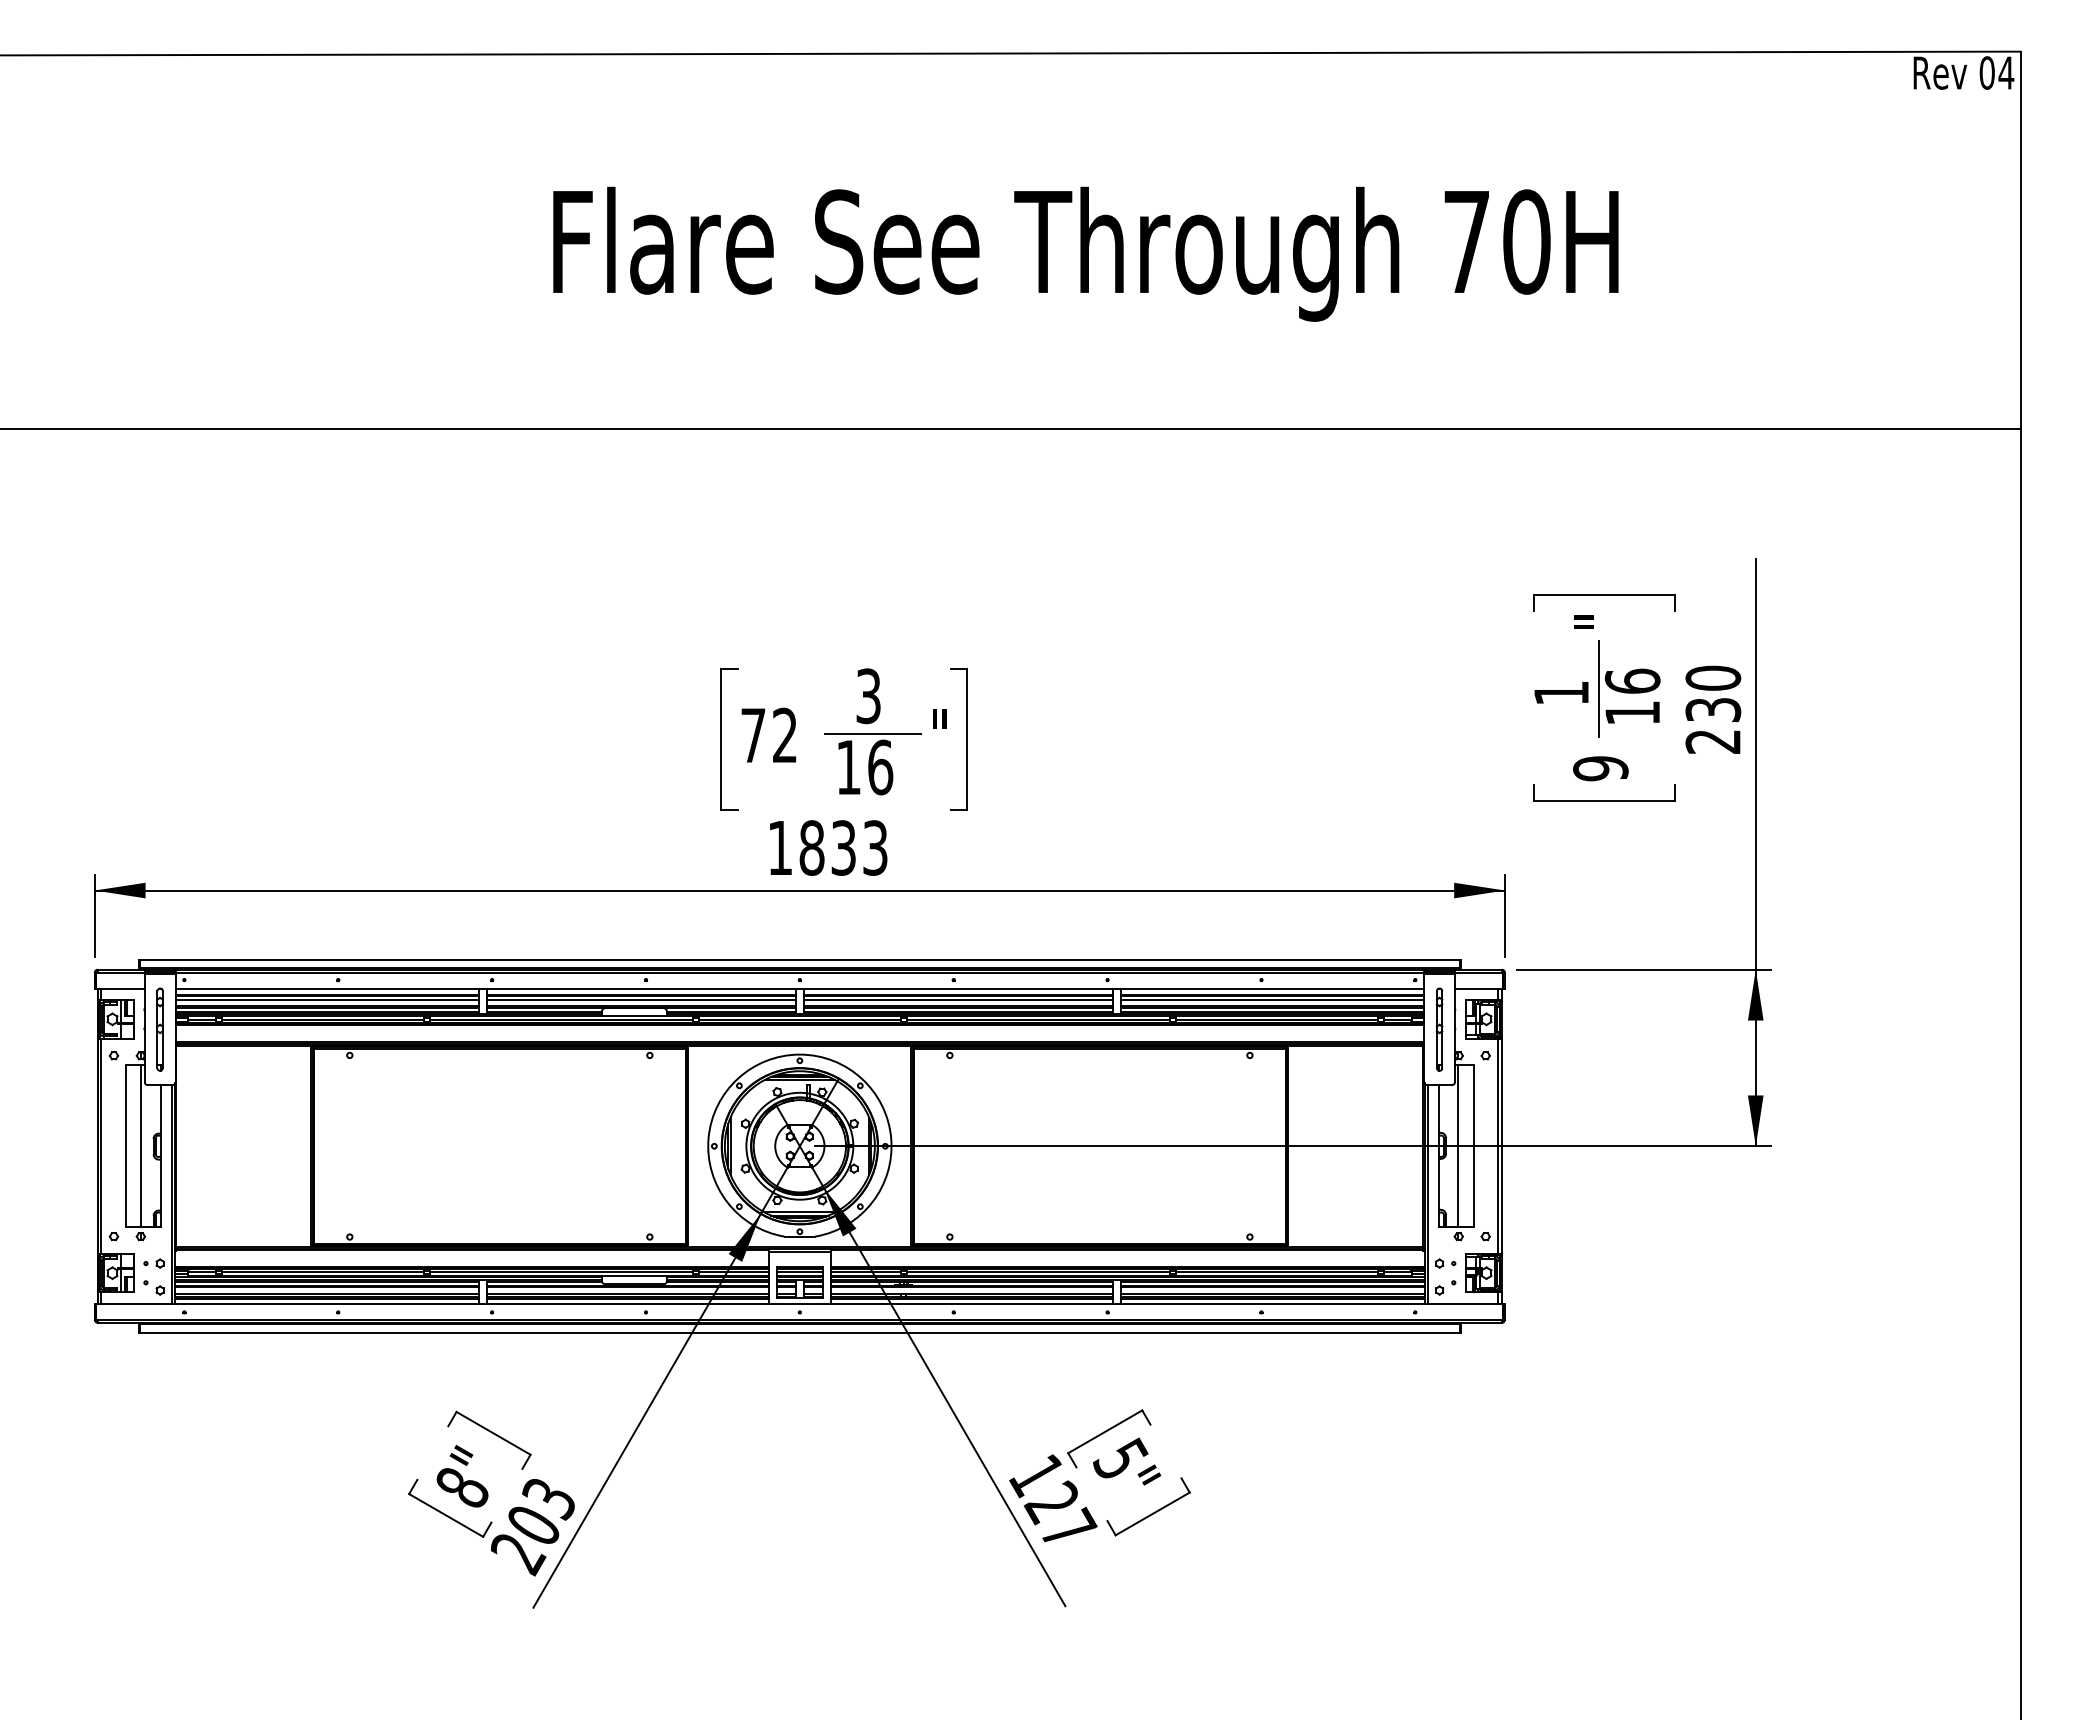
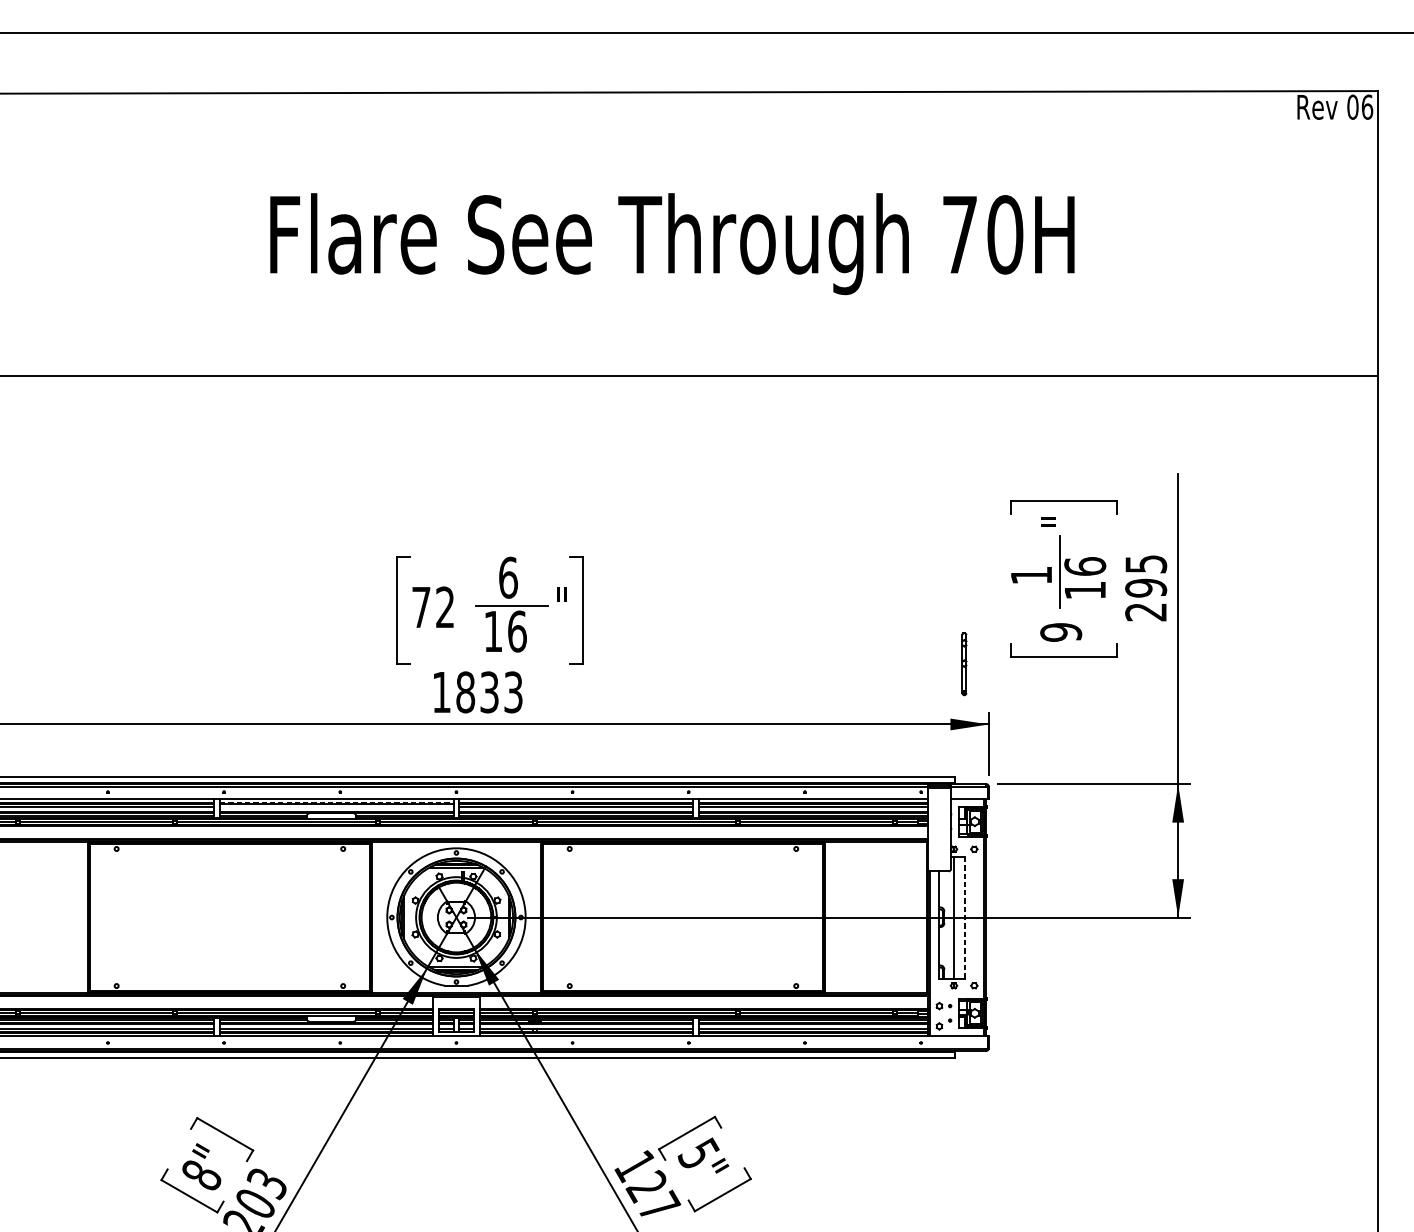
text: (2006, 72) -> (1367, 106), 04 -> 06
text: (1713, 693) -> (1146, 575), 230 -> 295
text: (868, 696) -> (508, 577), 3 -> 6
line: (641, 994) -> (336, 802), solid -> dashed
line: (641, 999) -> (336, 806), removed
part: (1439, 1029) -> (964, 664), moved
line: (1473, 1146) -> (965, 917), solid -> dashed

